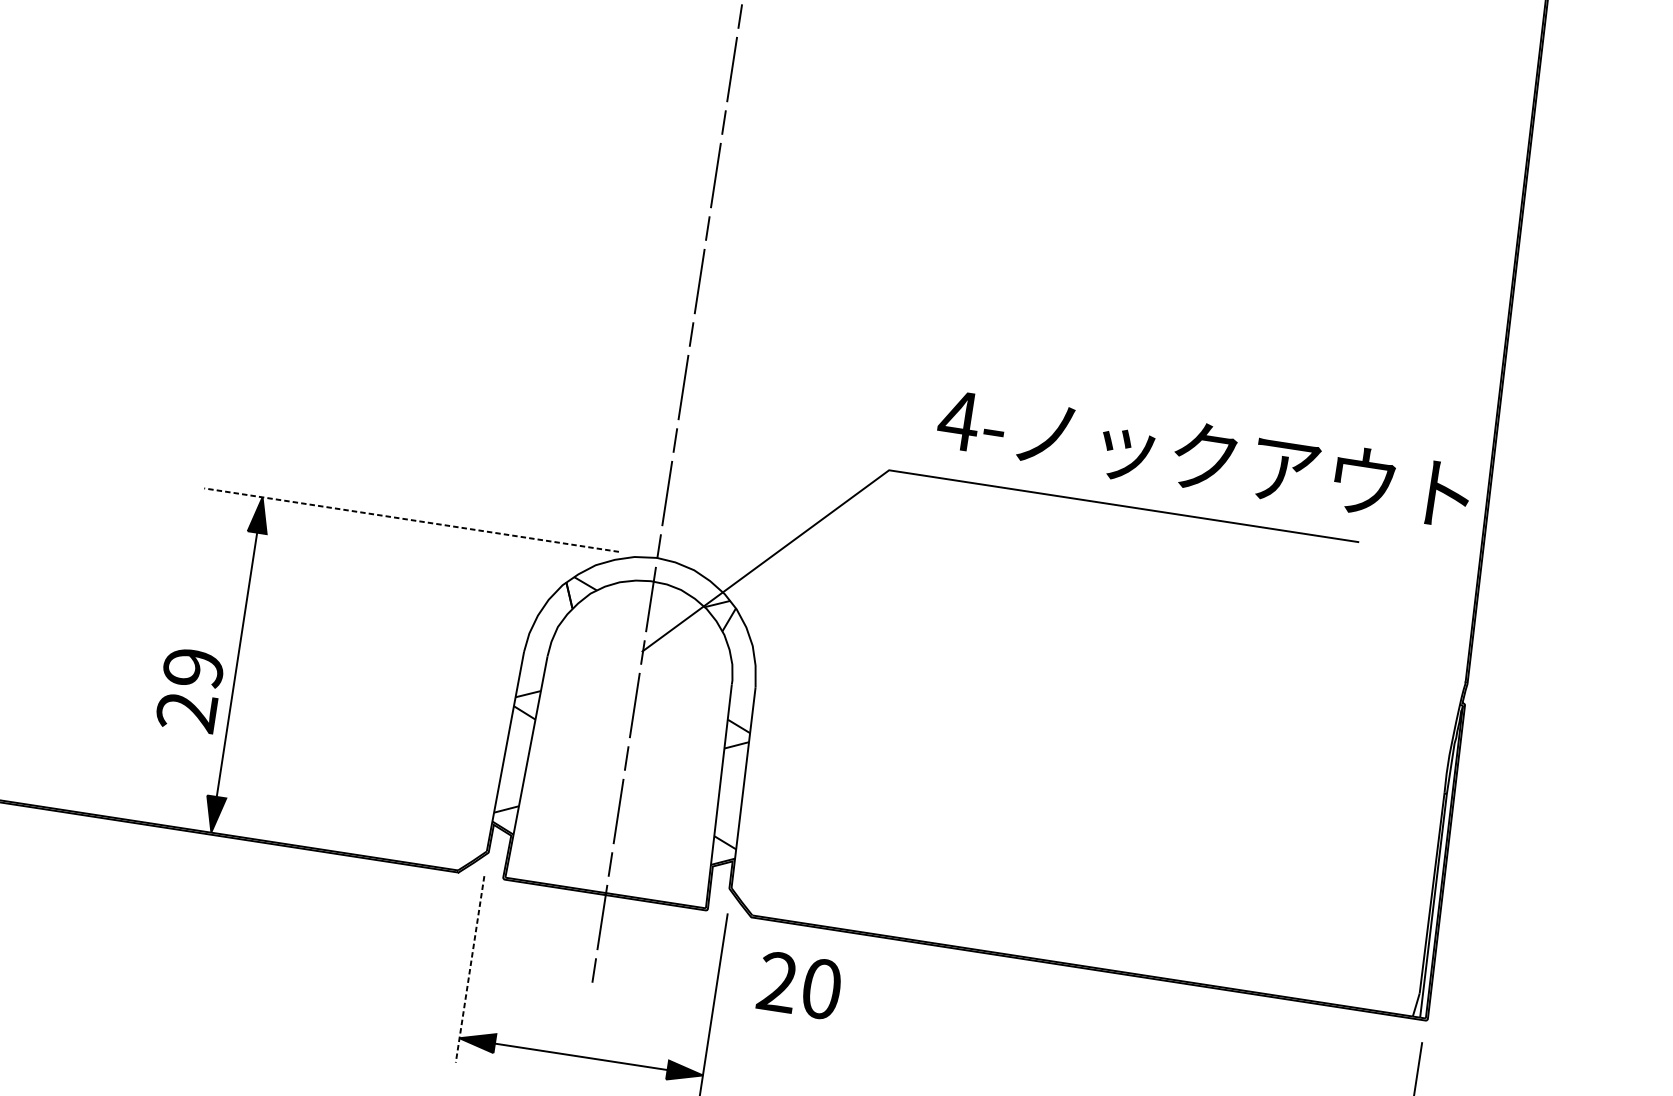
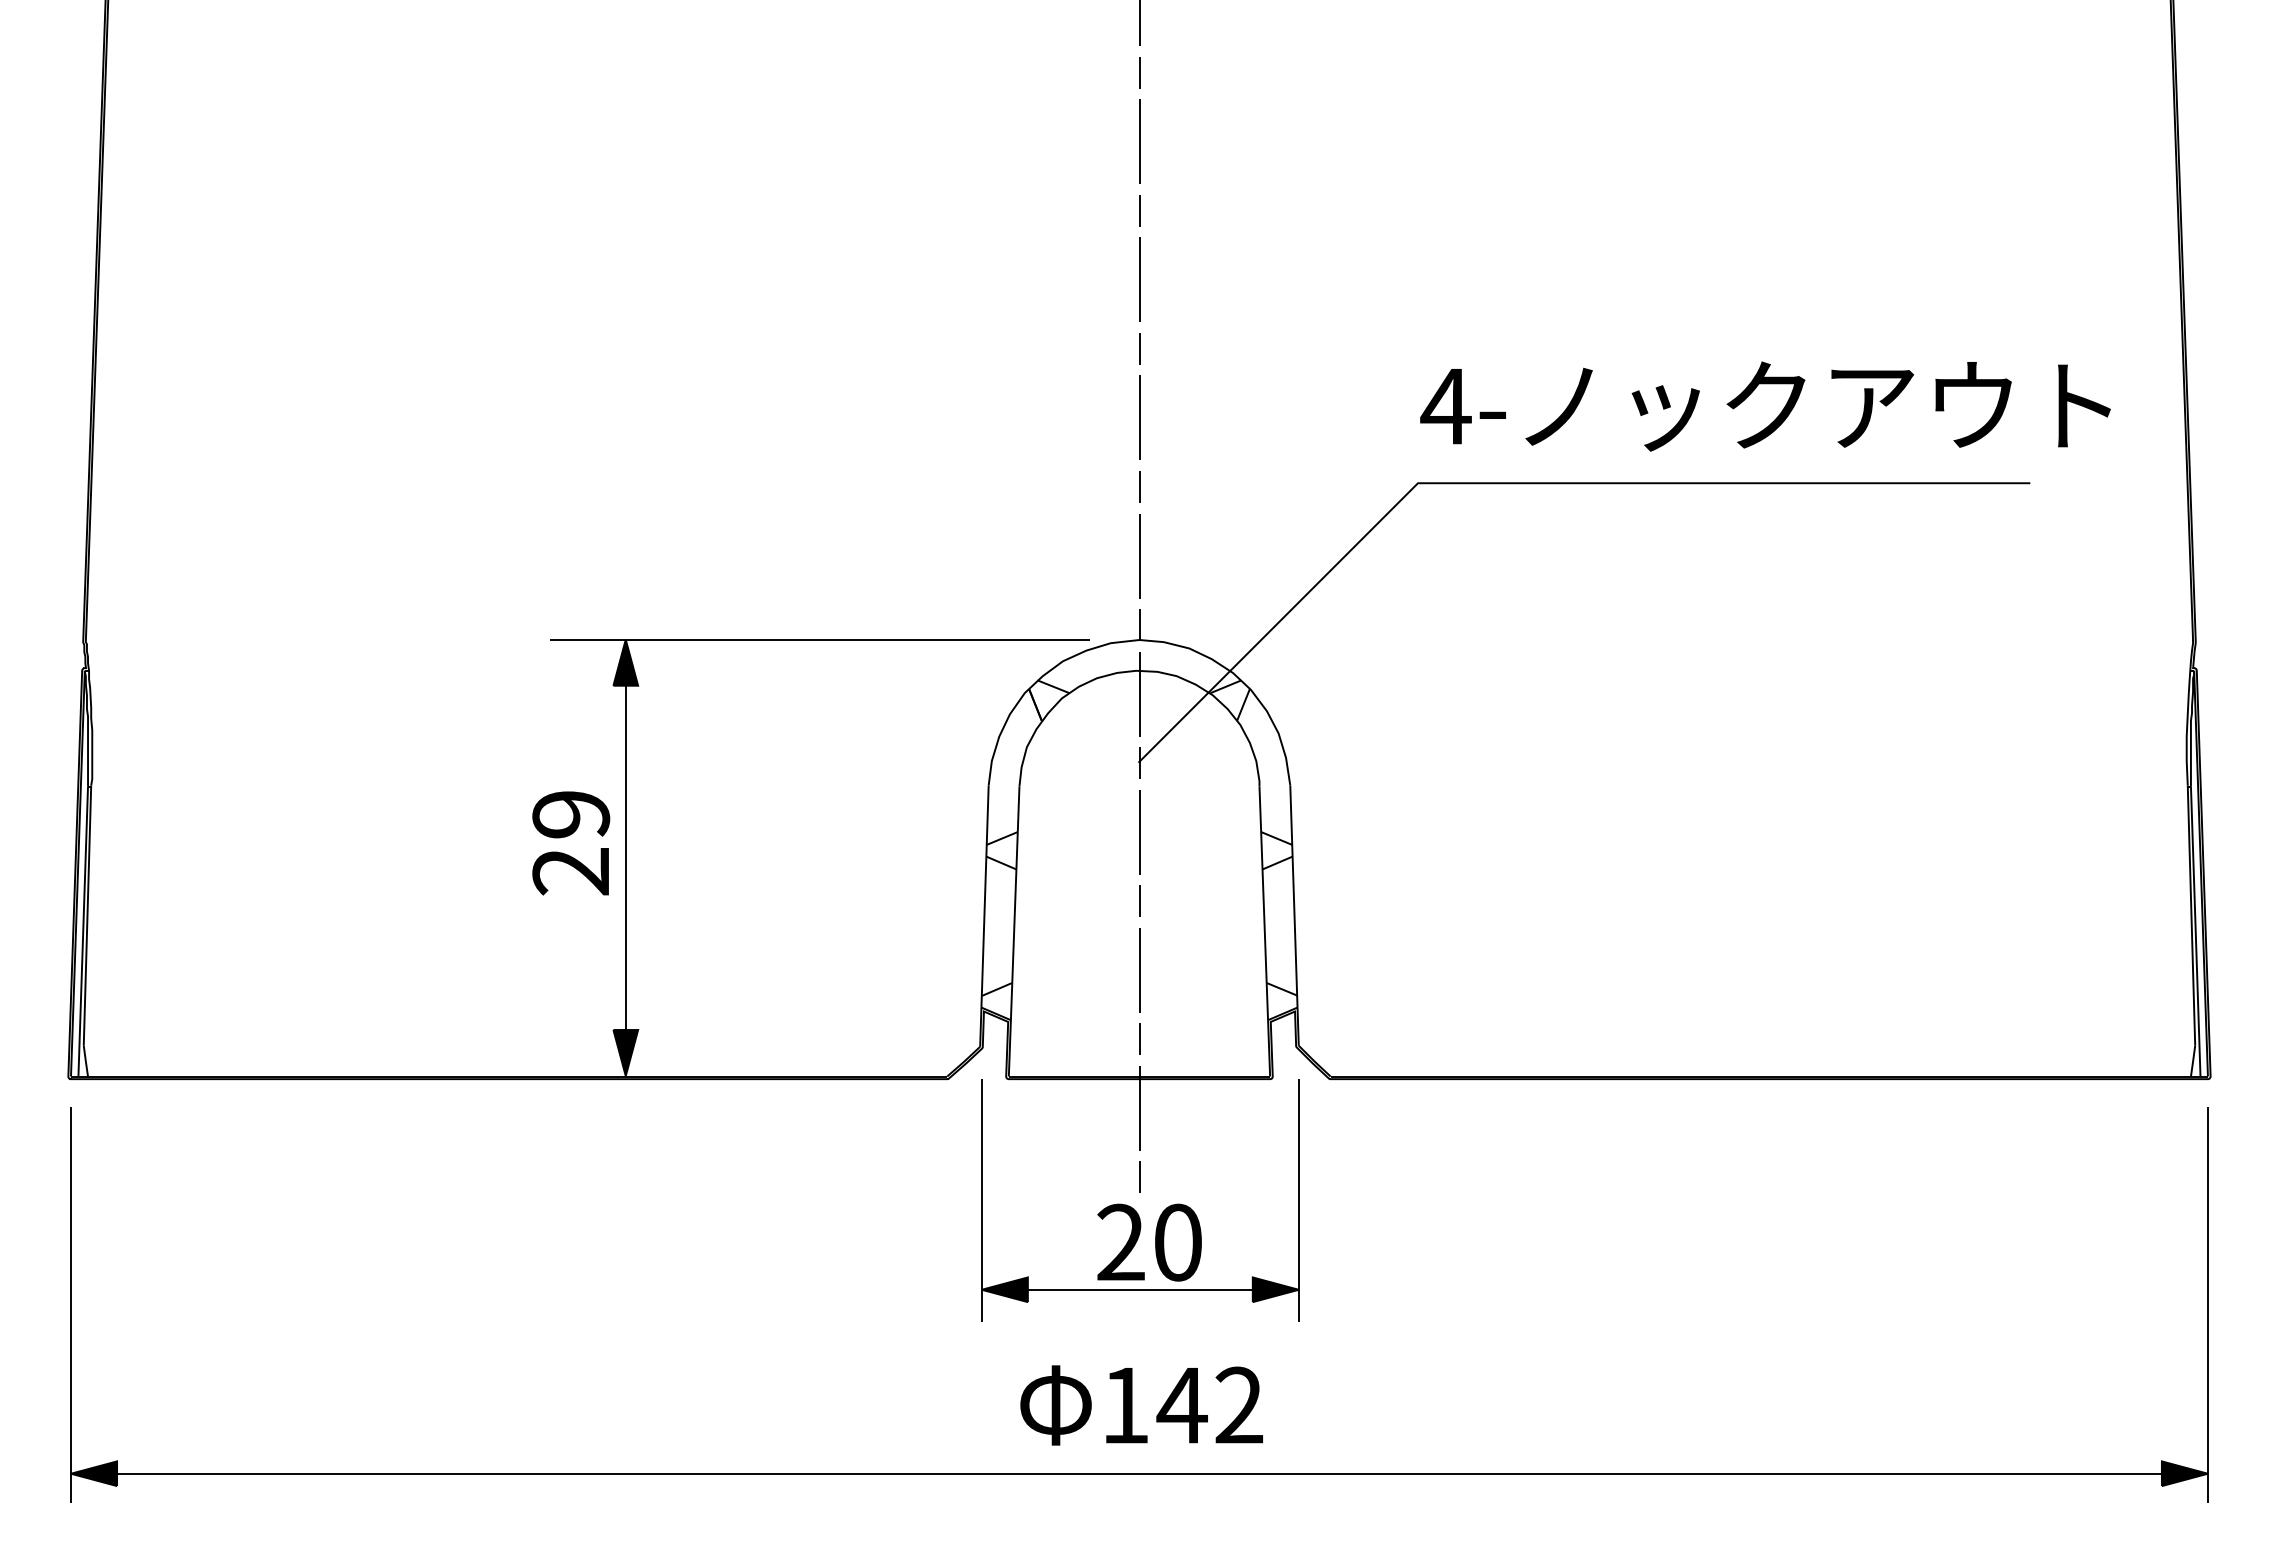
text: (1204, 458) -> (1765, 406), moved
line: (411, 519) -> (819, 639), dashed -> solid
text: (190, 690) -> (571, 843), moved
line: (469, 969) -> (981, 1200), dashed -> solid
text: (799, 985) -> (1149, 1242), moved

